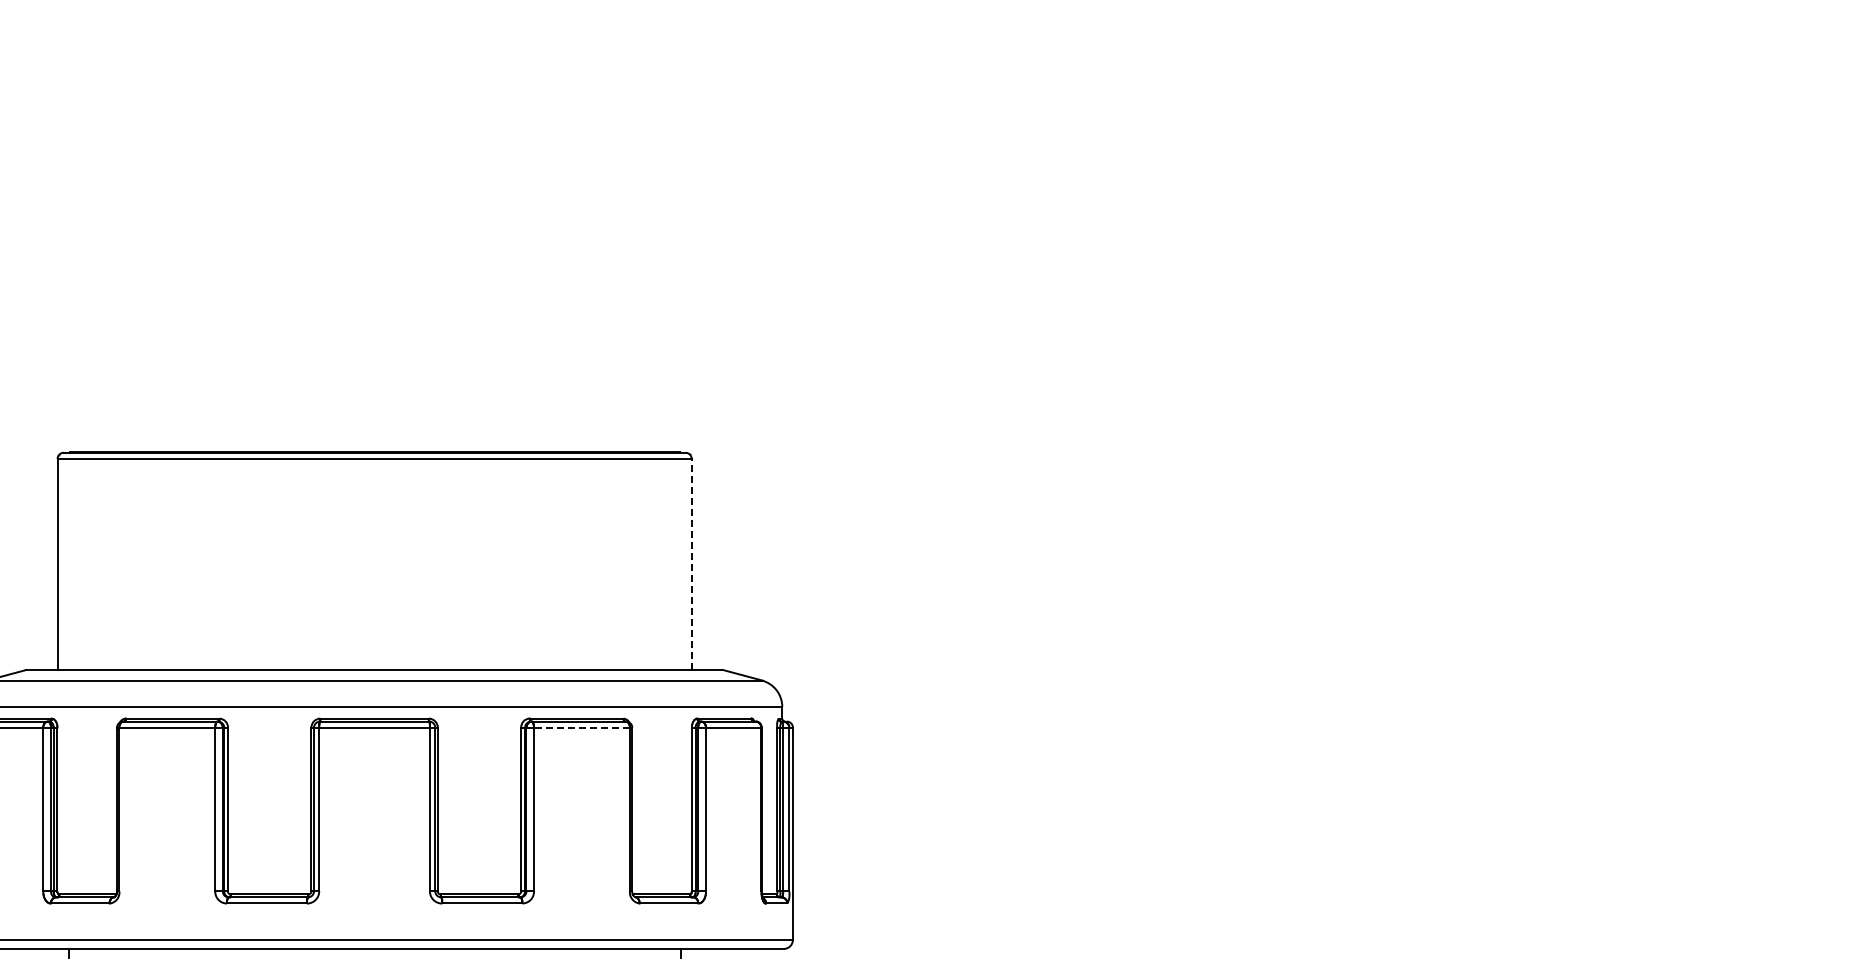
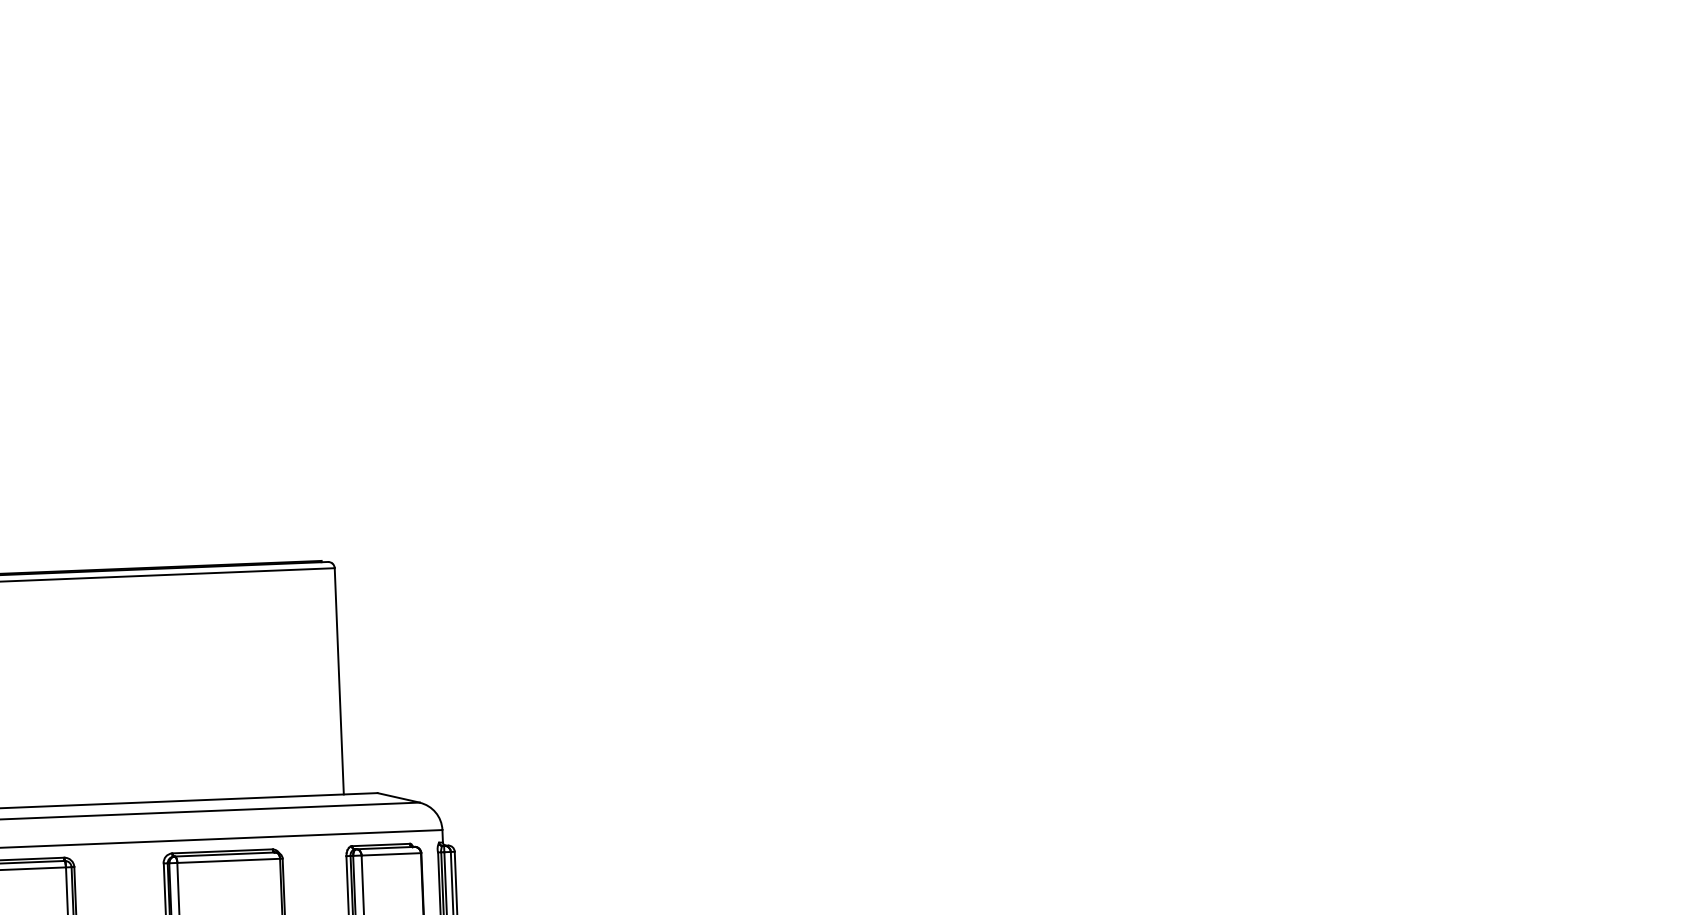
line: (691, 564) -> (339, 681), dashed -> solid
line: (581, 727) -> (228, 860), dashed -> solid

